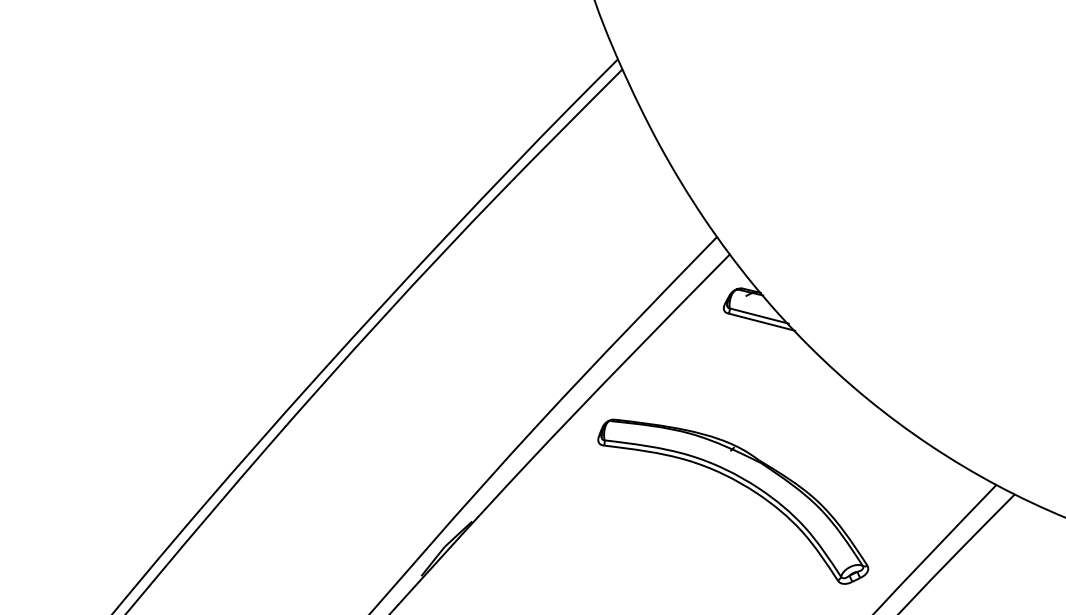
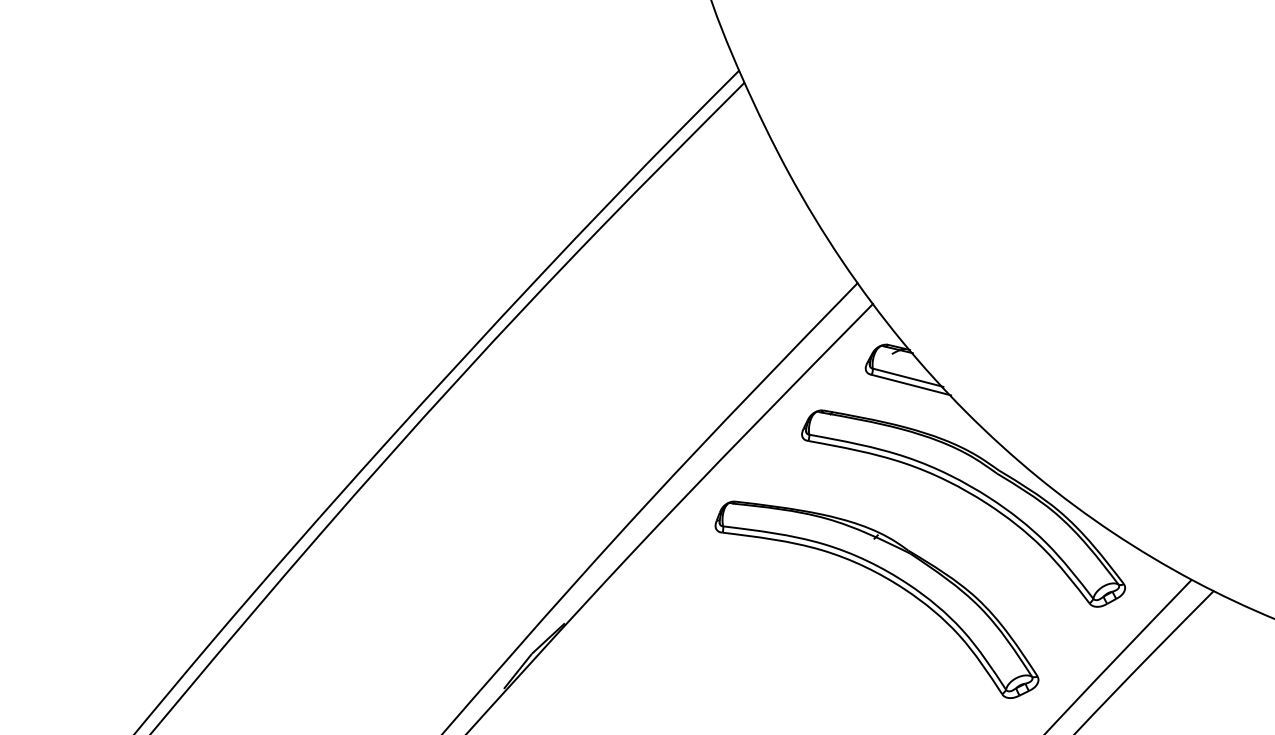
part: (810, 413) -> (969, 494), added

